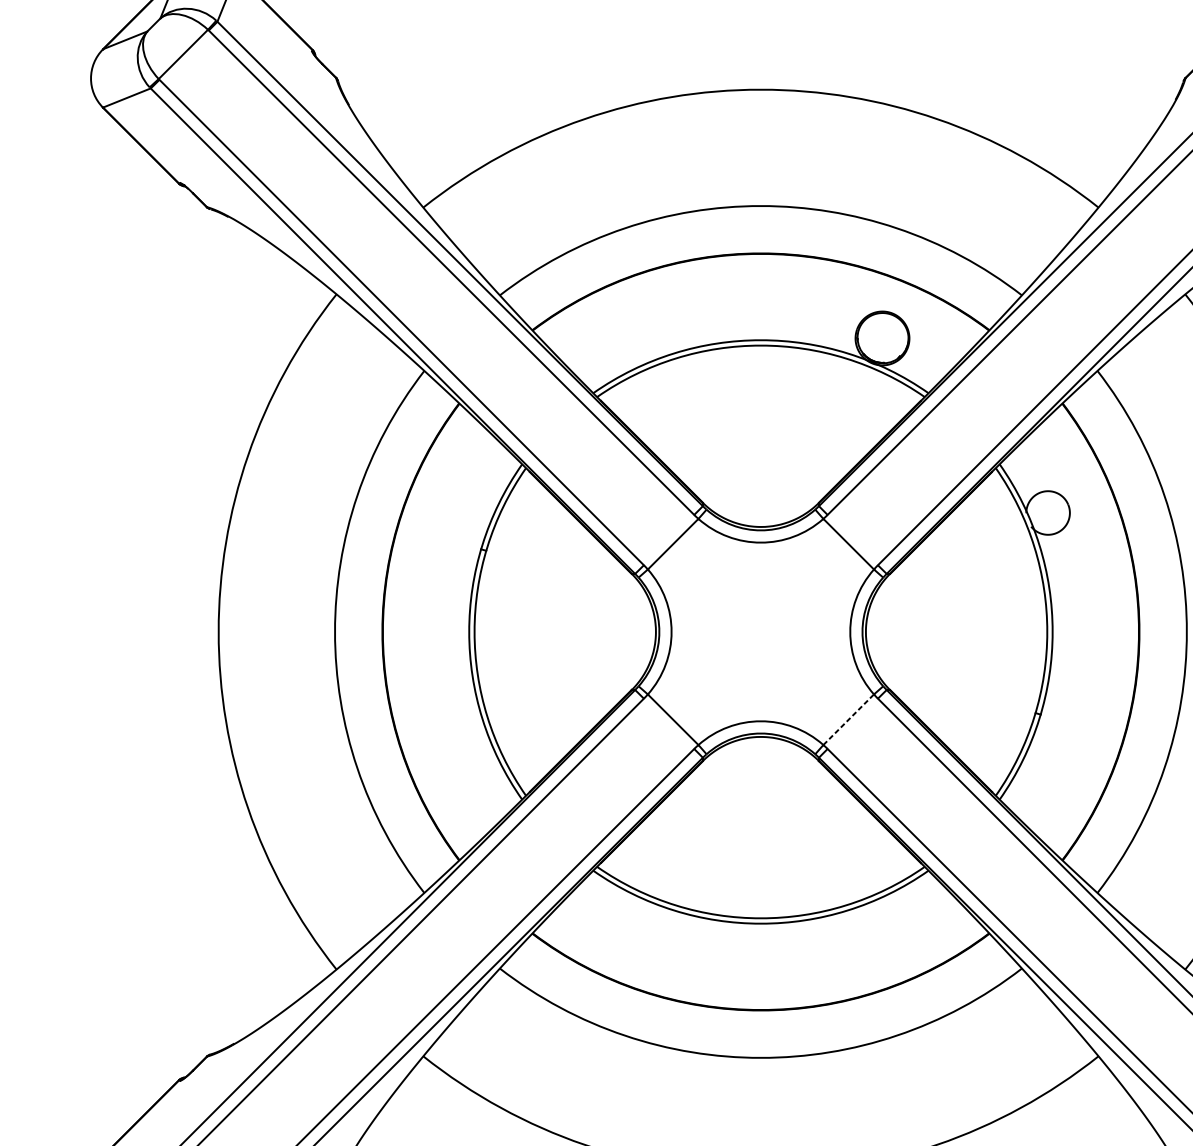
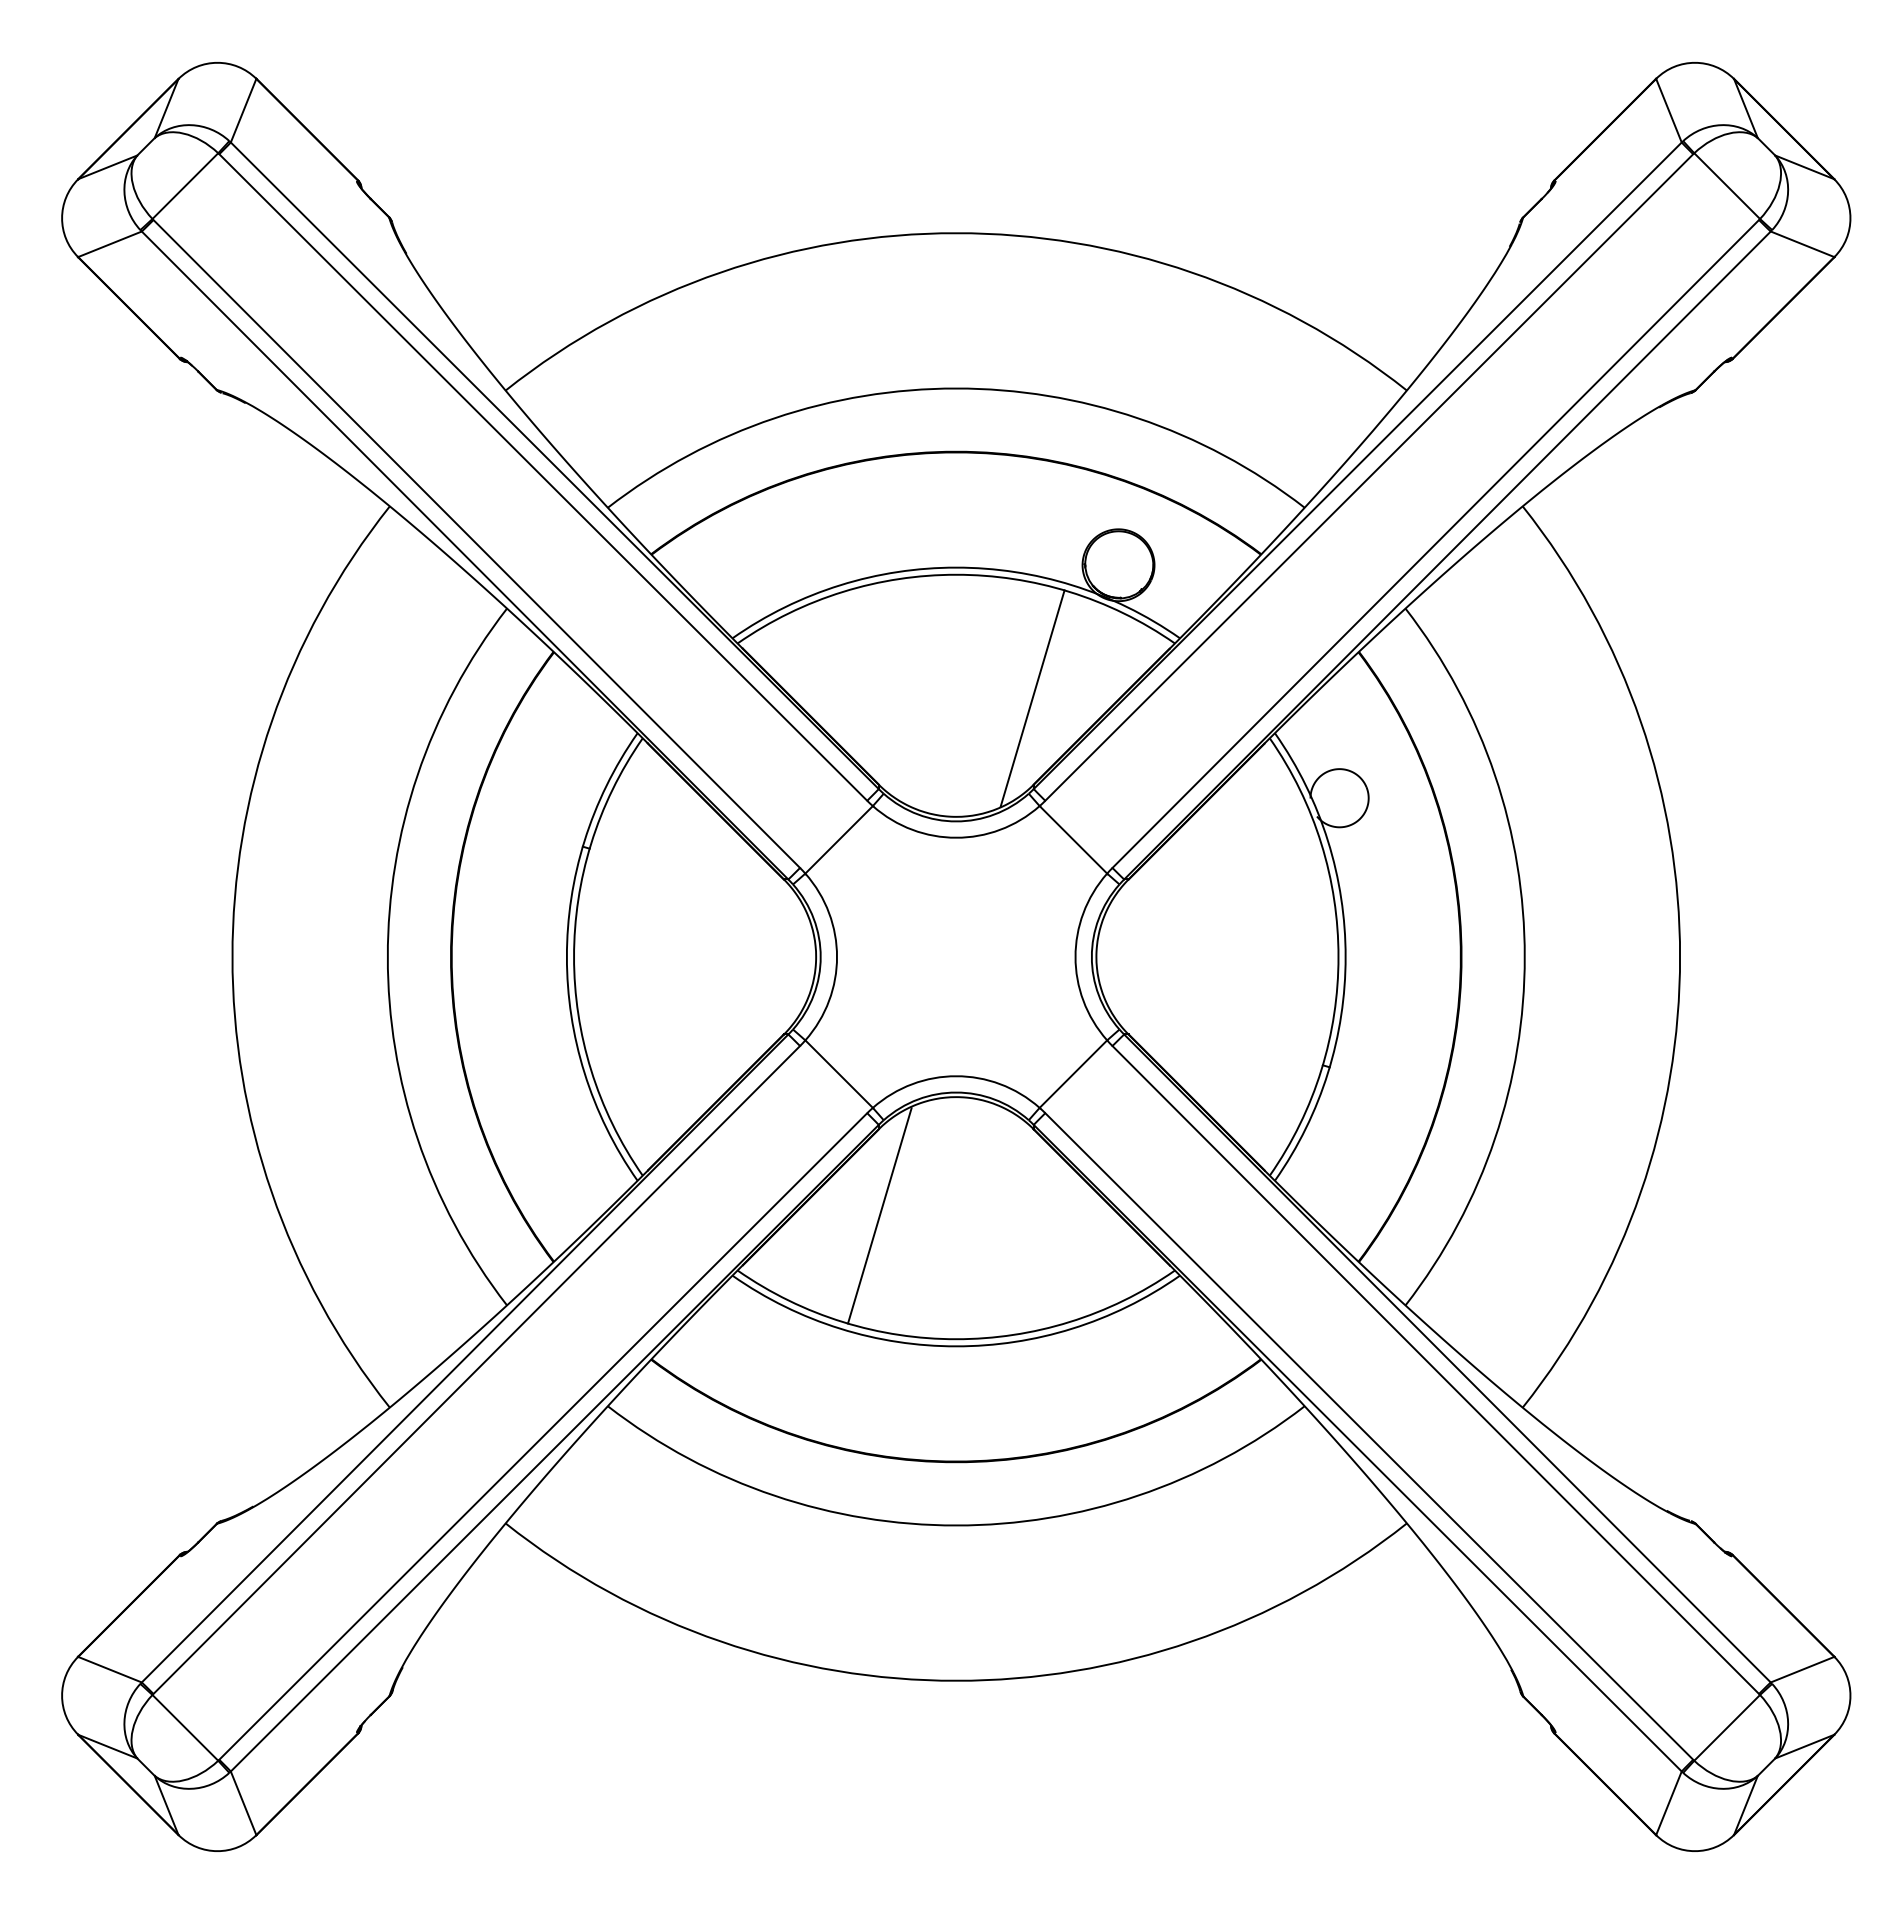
line: (818, 438) -> (1032, 698), added
line: (848, 720) -> (1073, 1074), dashed -> solid
line: (703, 825) -> (879, 1215), added

